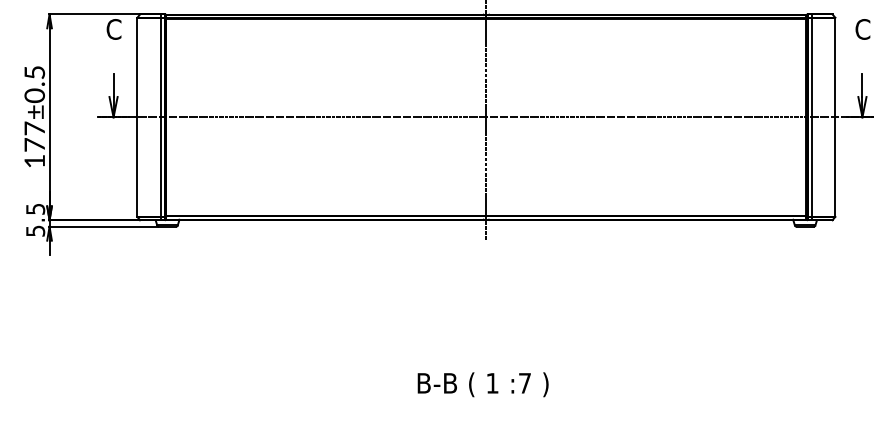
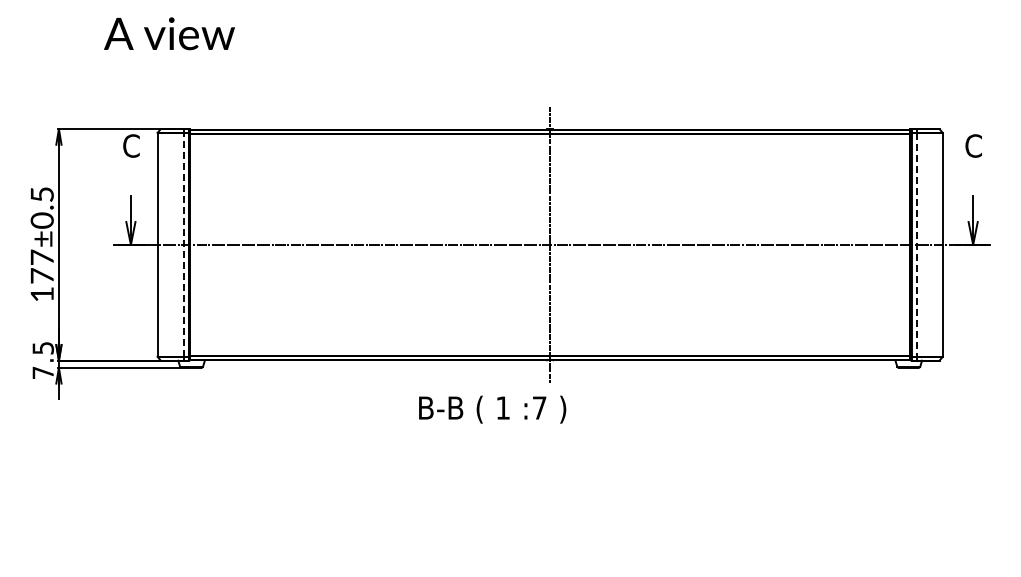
line: (160, 117) -> (183, 244), solid -> dashed
line: (812, 117) -> (916, 244), solid -> dashed
text: (34, 230) -> (42, 372), 5.5 -> 7.5
text: (483, 384) -> (492, 409), moved

